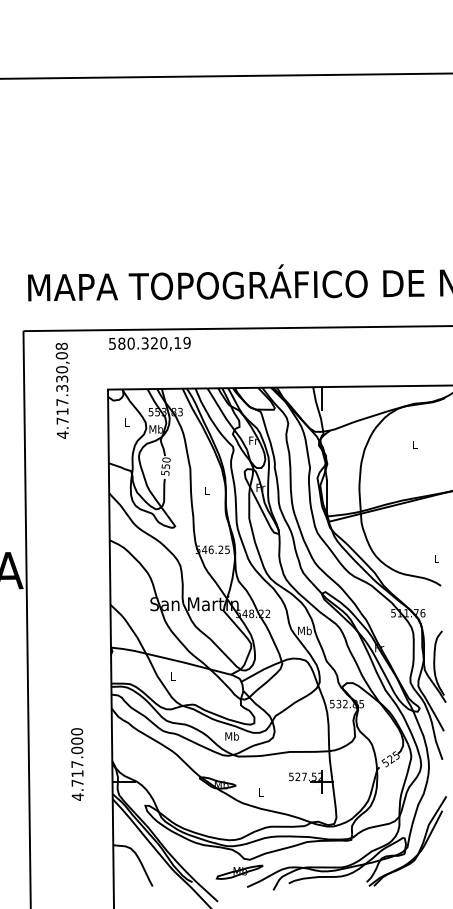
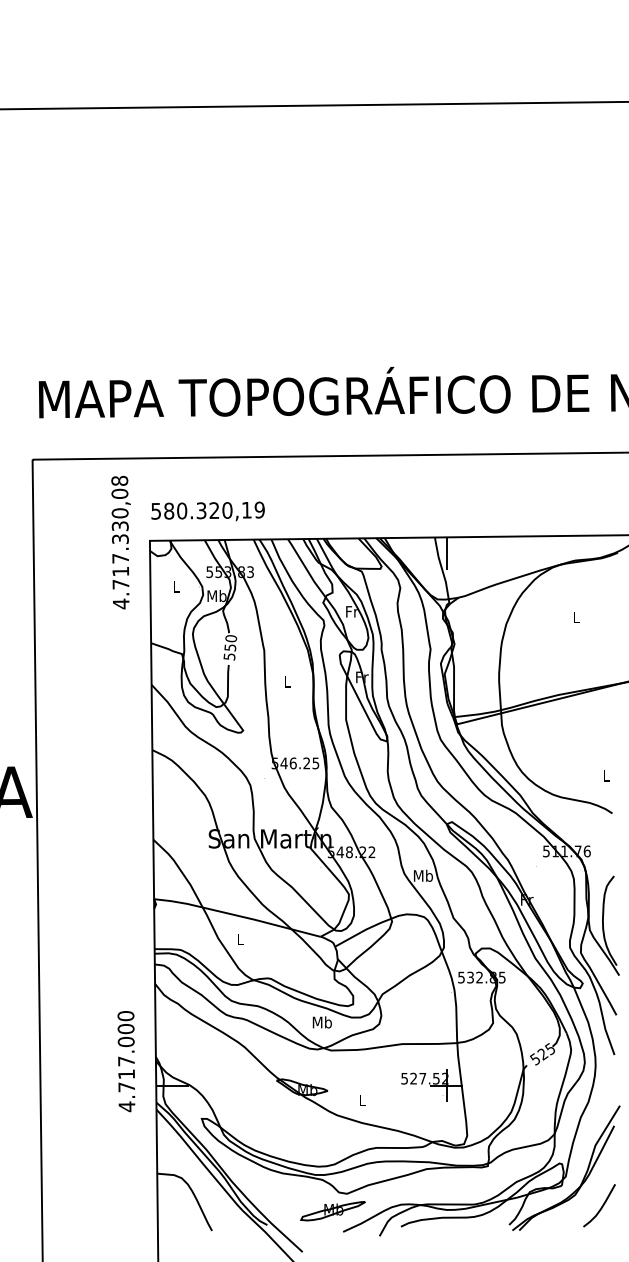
text: (149, 343) -> (207, 511), moved
text: (62, 390) -> (120, 542), moved
text: (77, 764) -> (126, 1061), moved
curve: (433, 868) -> (601, 1206), added

